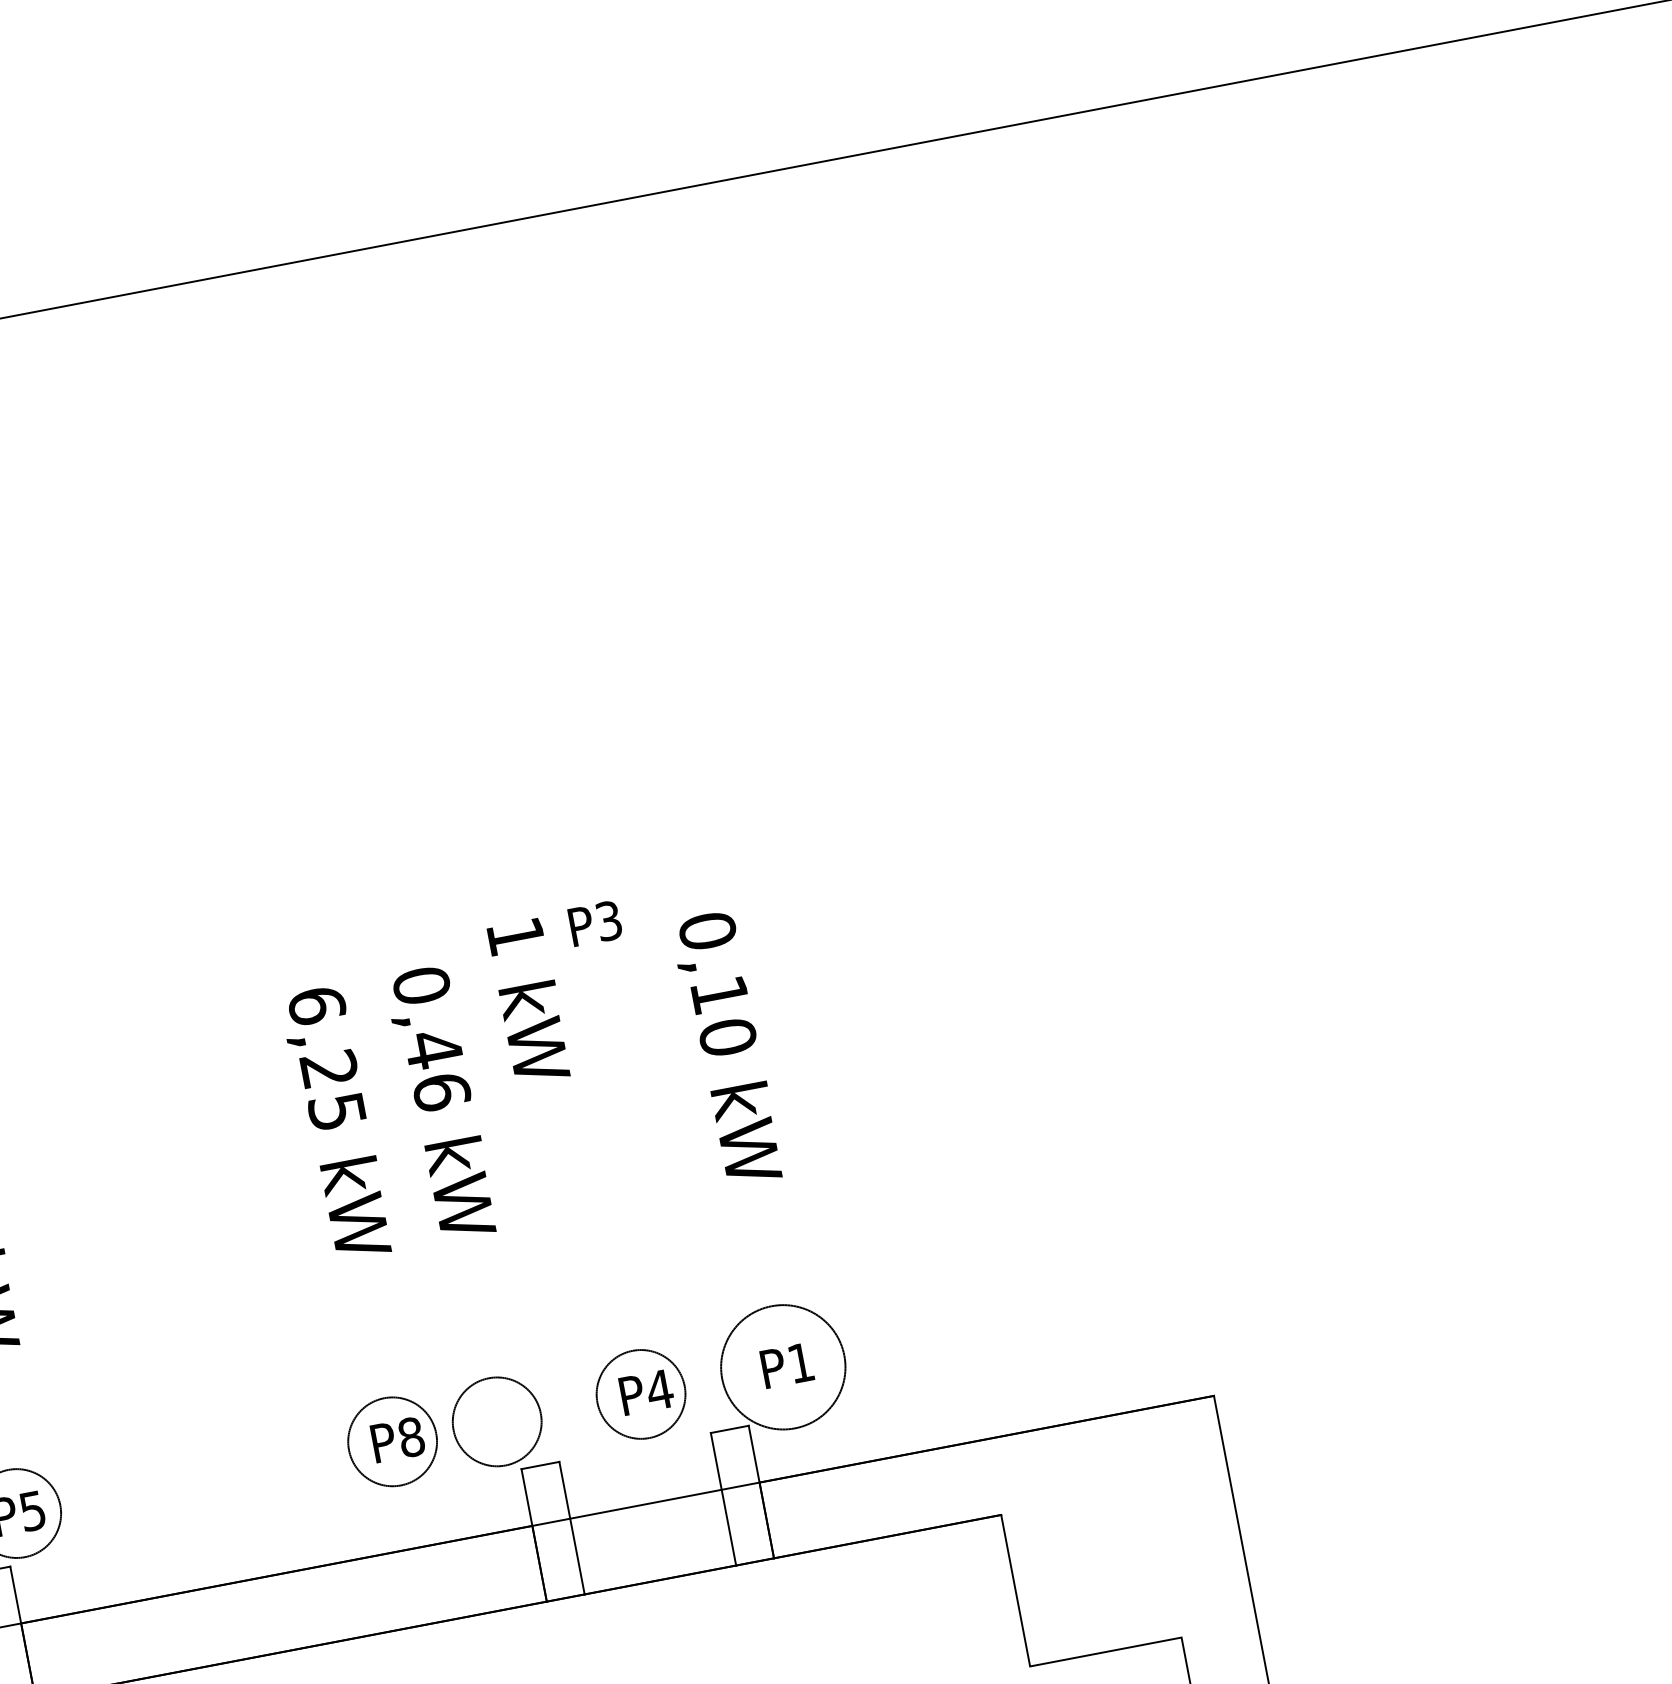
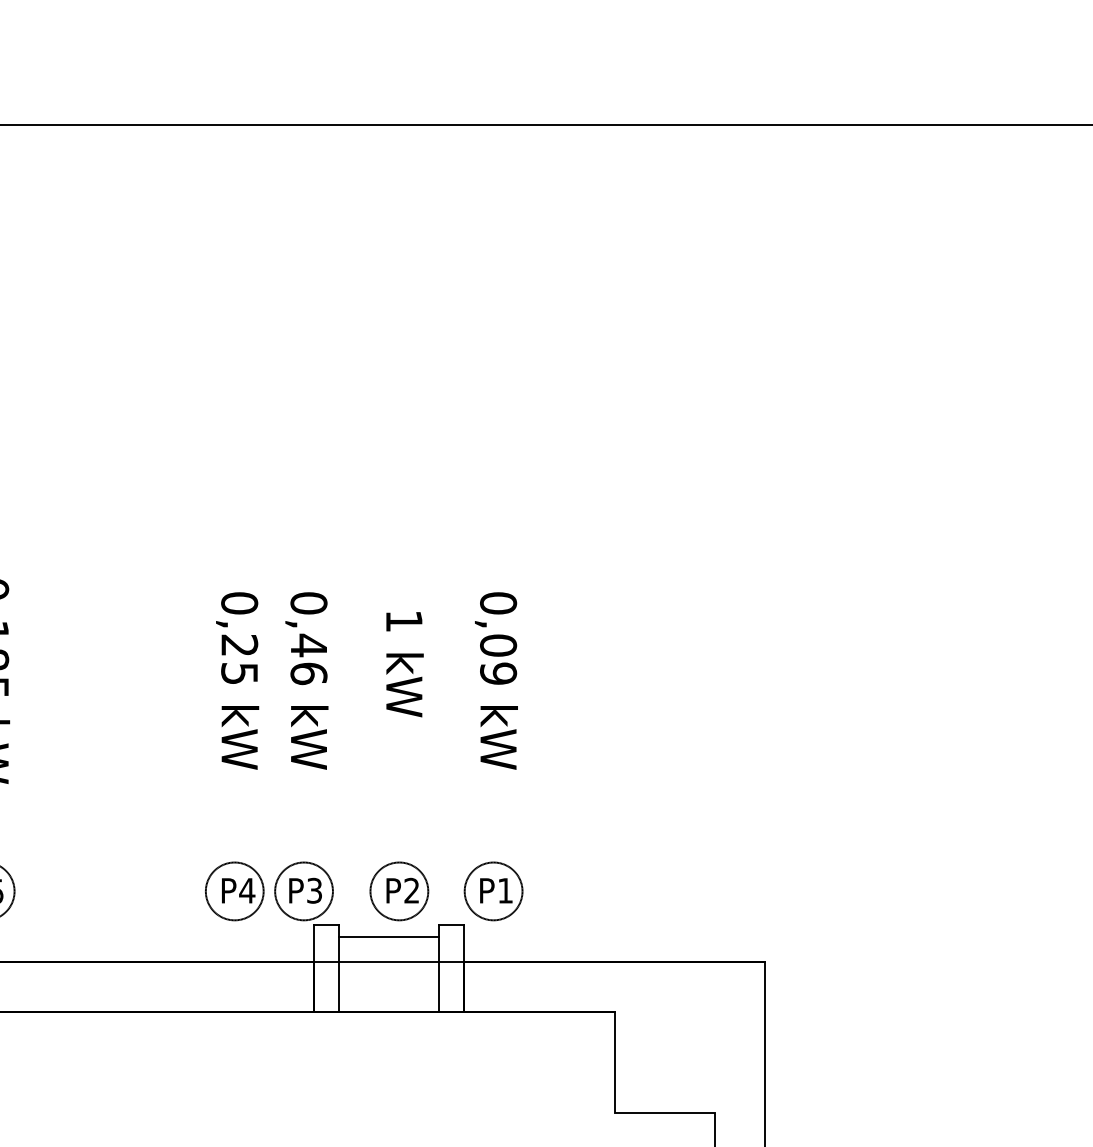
text: (595, 923) -> (305, 890), moved
text: (528, 1001) -> (404, 664), moved
text: (316, 1005) -> (239, 603), 6,25 -> 0,25
text: (723, 1015) -> (498, 659), 0,10 -> 0,09
circle: (783, 1367) -> (493, 891), size x0.71
text: (659, 1389) -> (411, 890), P4 -> P2
text: (411, 1436) -> (247, 890), P8 -> P4
line: (637, 1467) -> (388, 937), added

